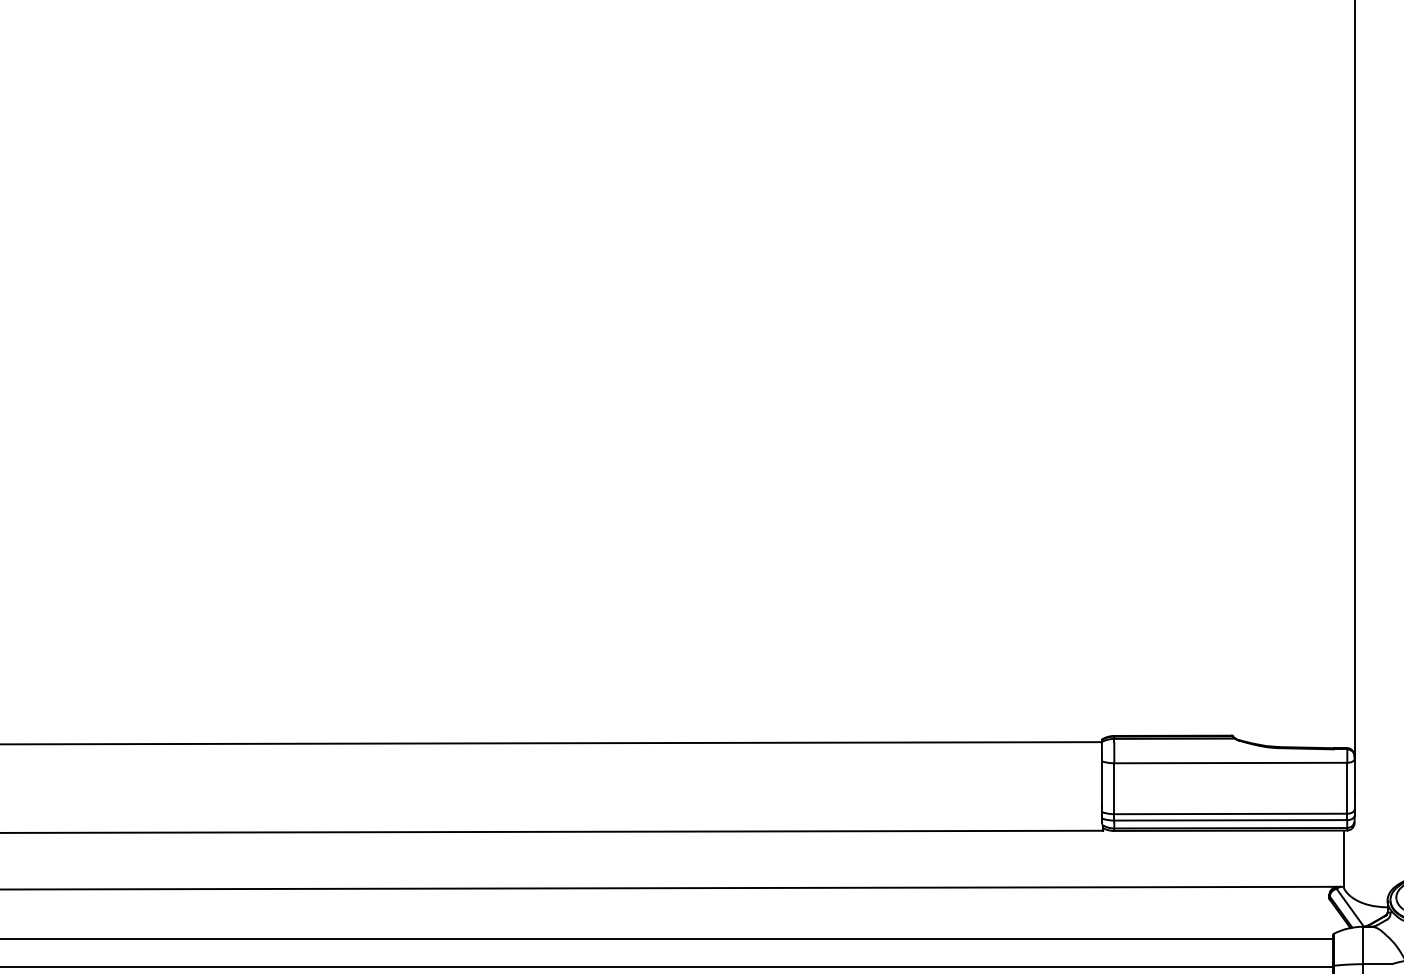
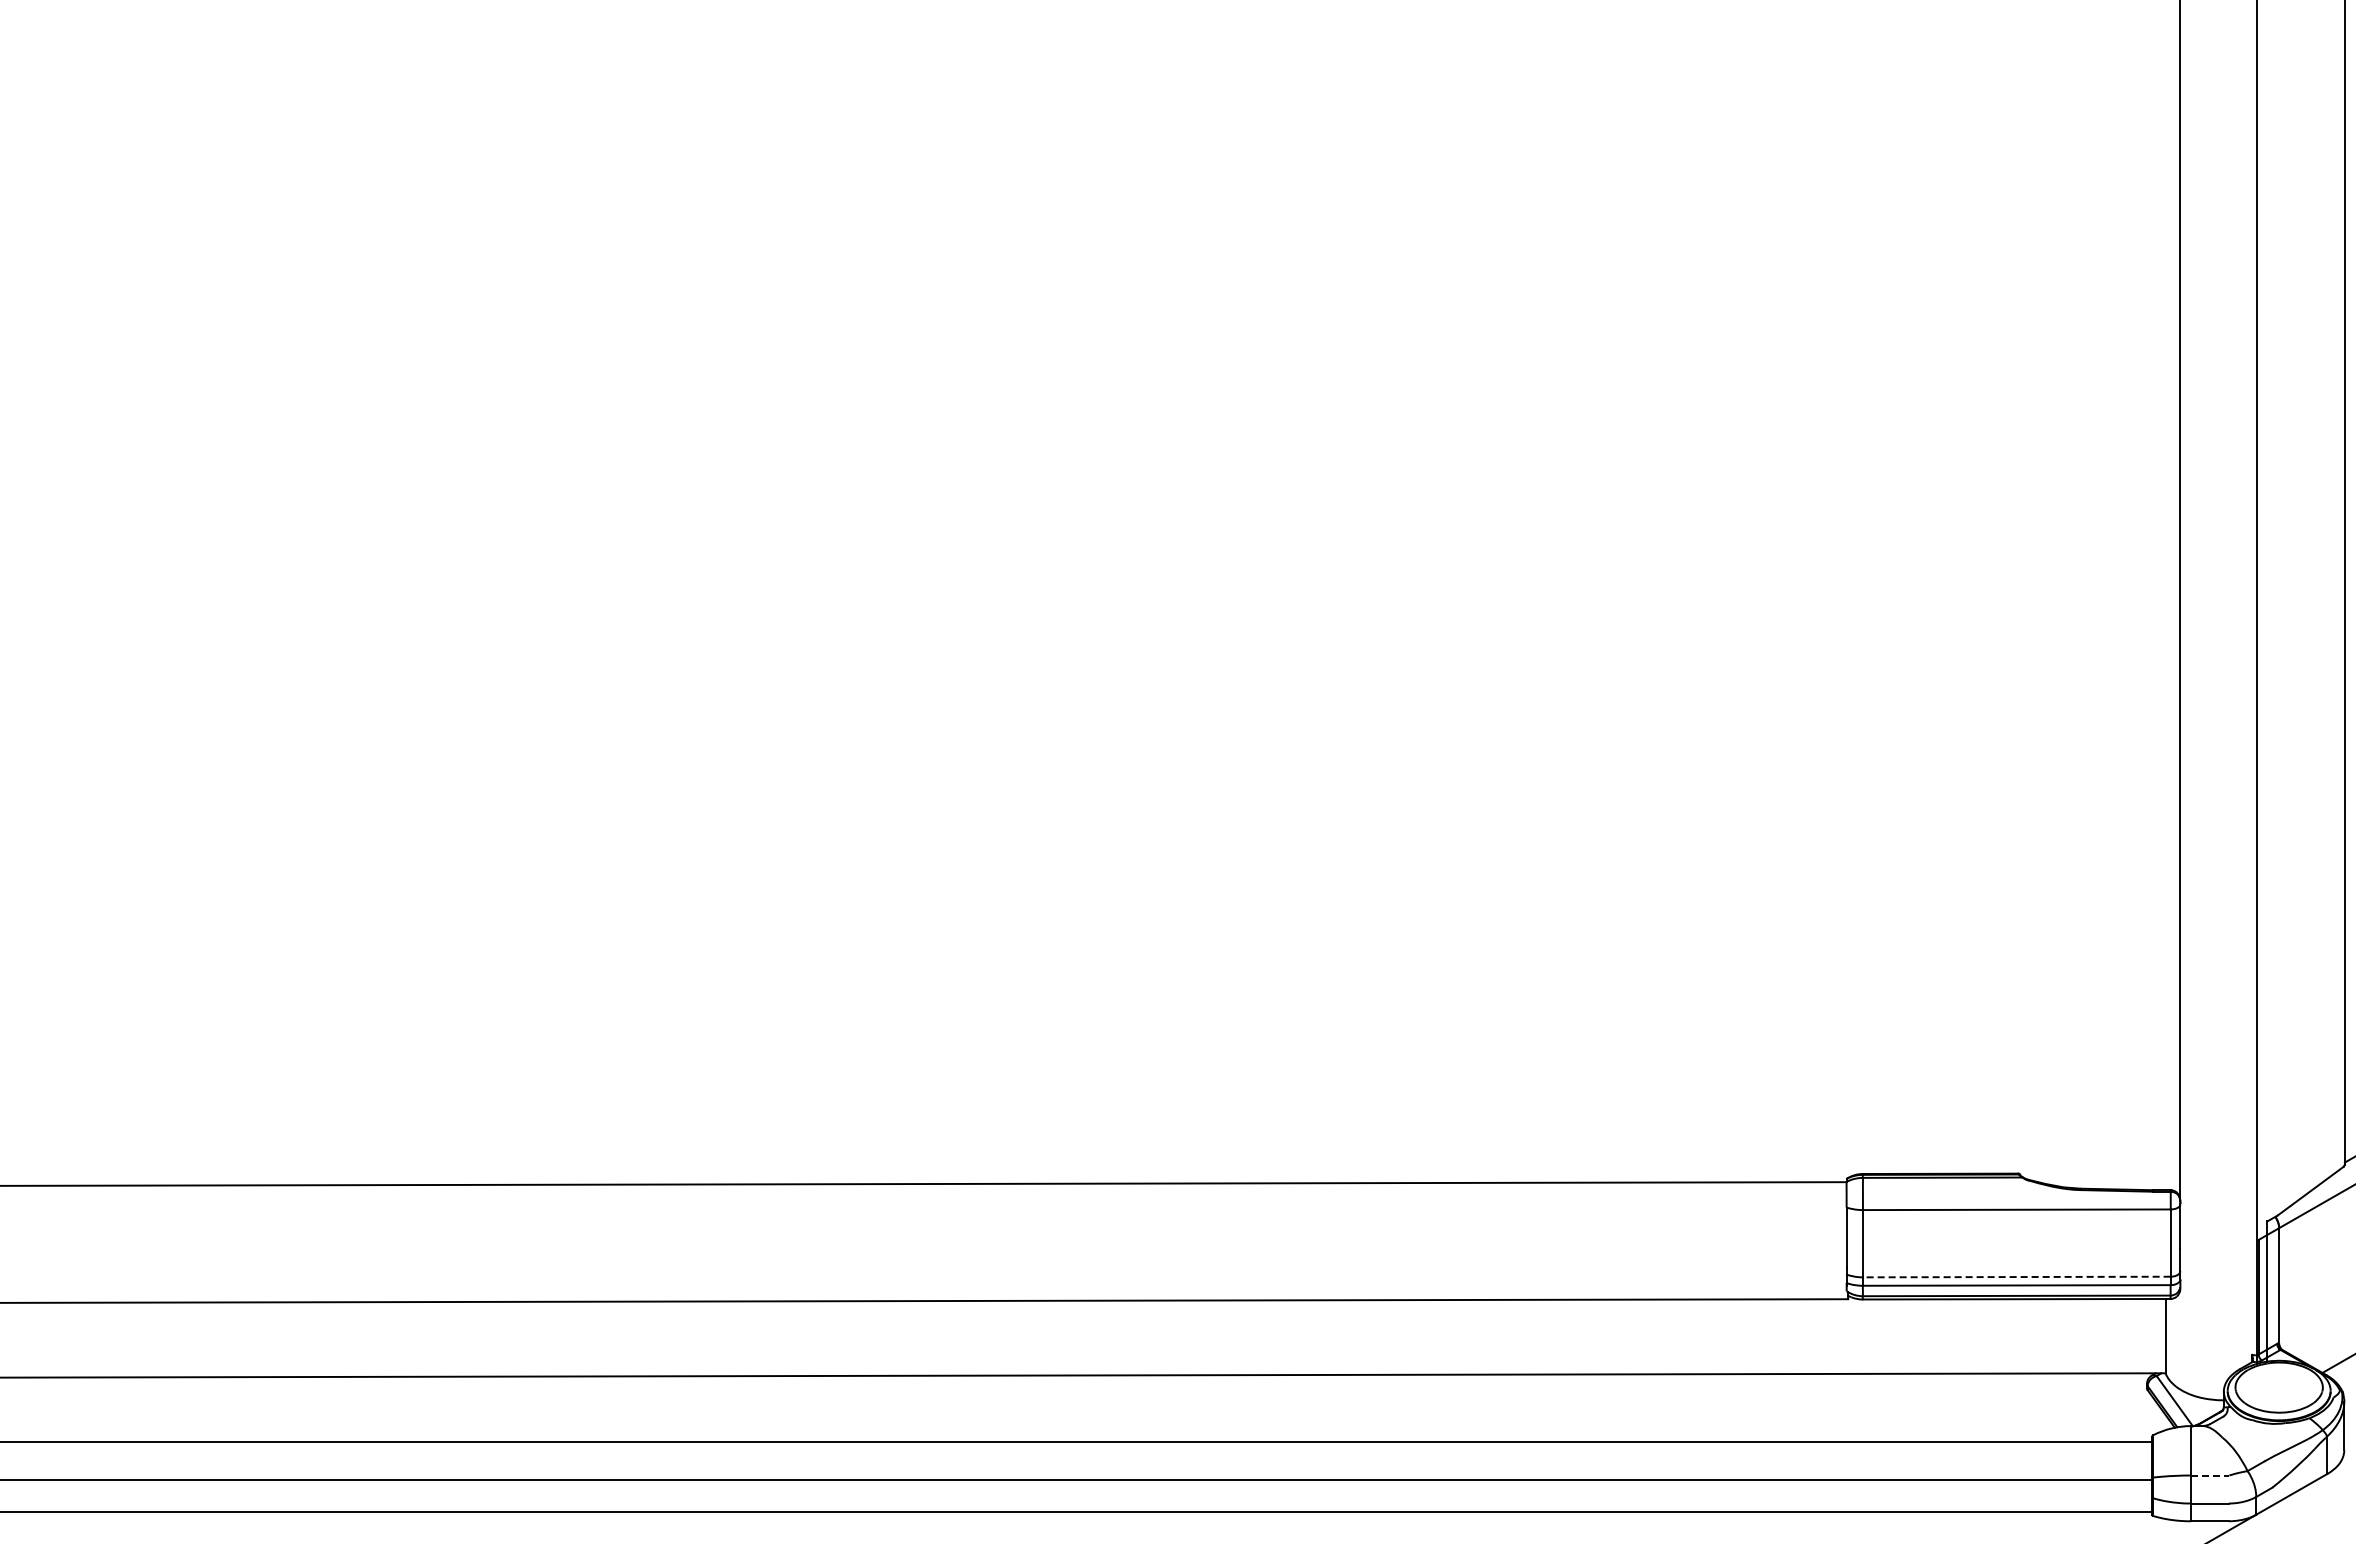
line: (1230, 814) -> (2016, 1277), solid -> dashed
line: (1377, 964) -> (2210, 1475), solid -> dashed

